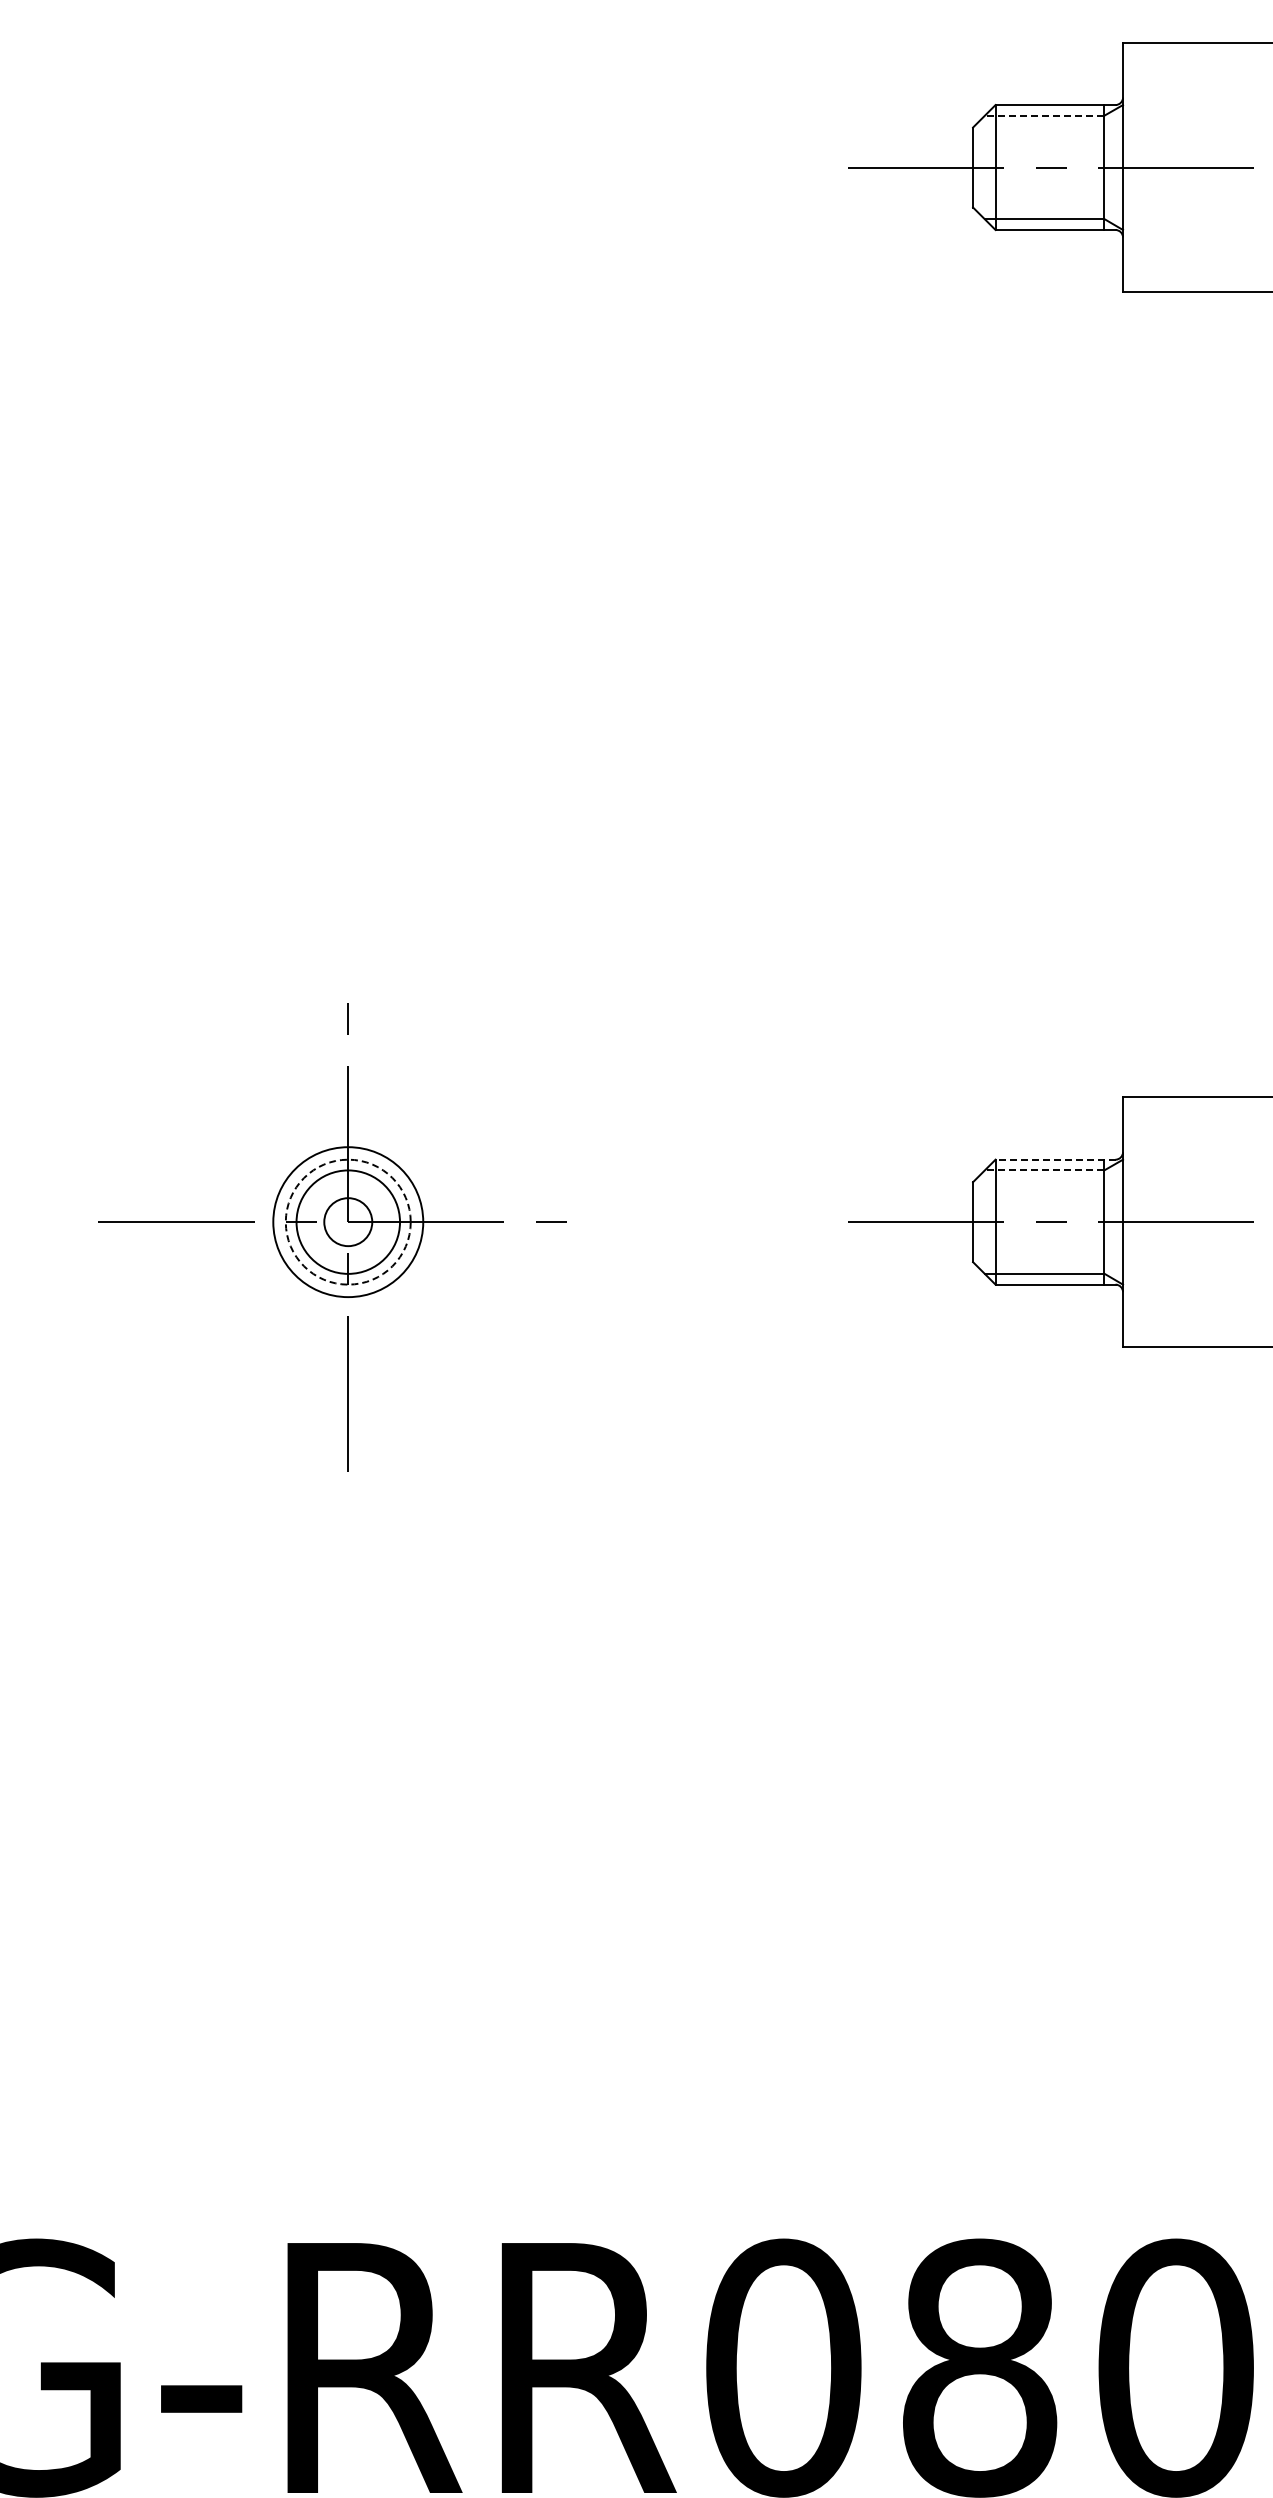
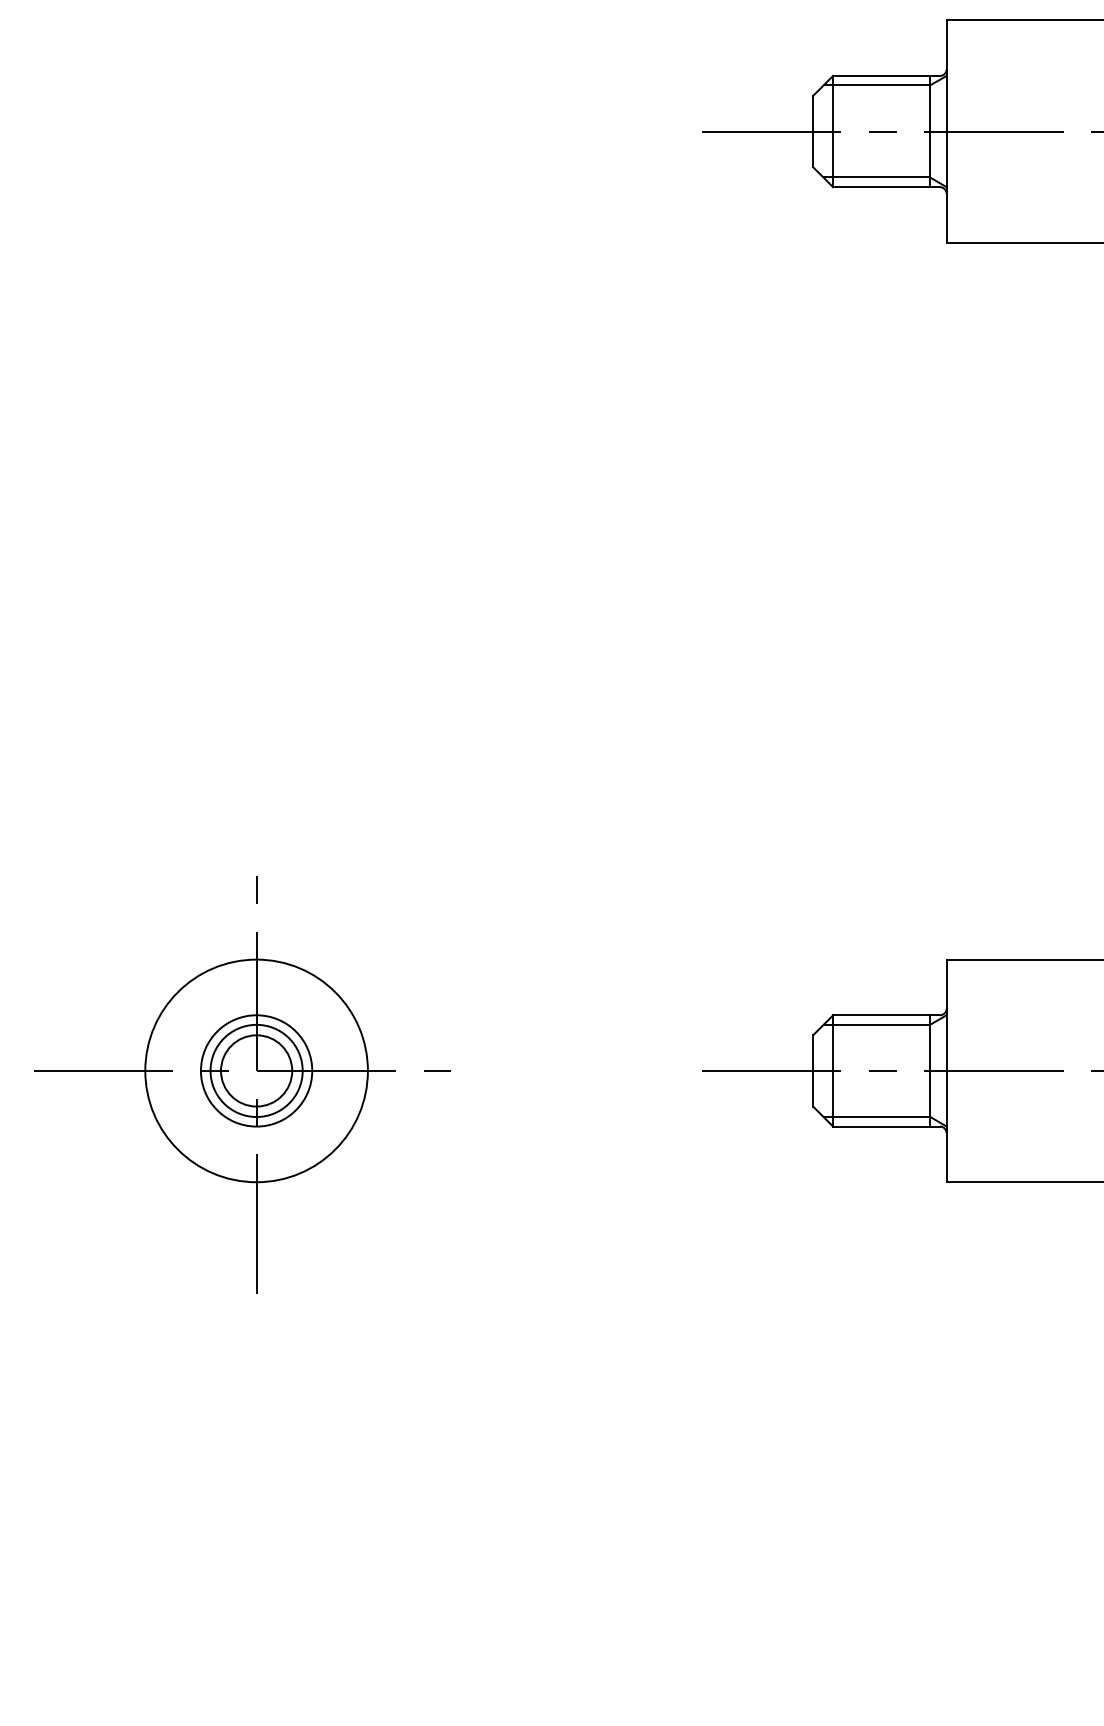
line: (1044, 115) -> (876, 85), dashed -> solid
line: (1055, 1159) -> (886, 1015), dashed -> solid
line: (1044, 1170) -> (876, 1024), dashed -> solid
circle: (347, 1221) -> (255, 1070), dashed -> solid
circle: (348, 1222) -> (256, 1071), size x1.67
circle: (348, 1222) -> (256, 1071), size x1.67

